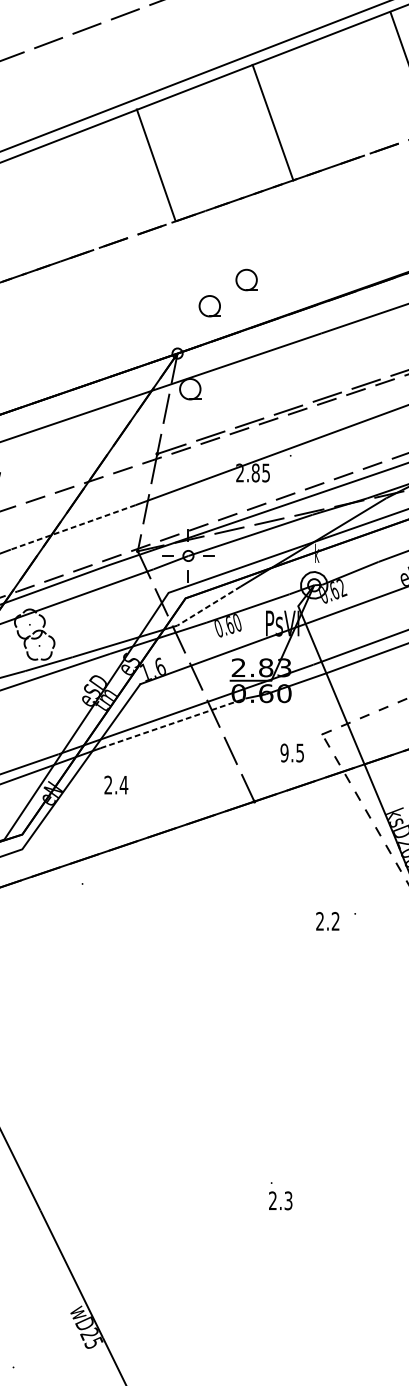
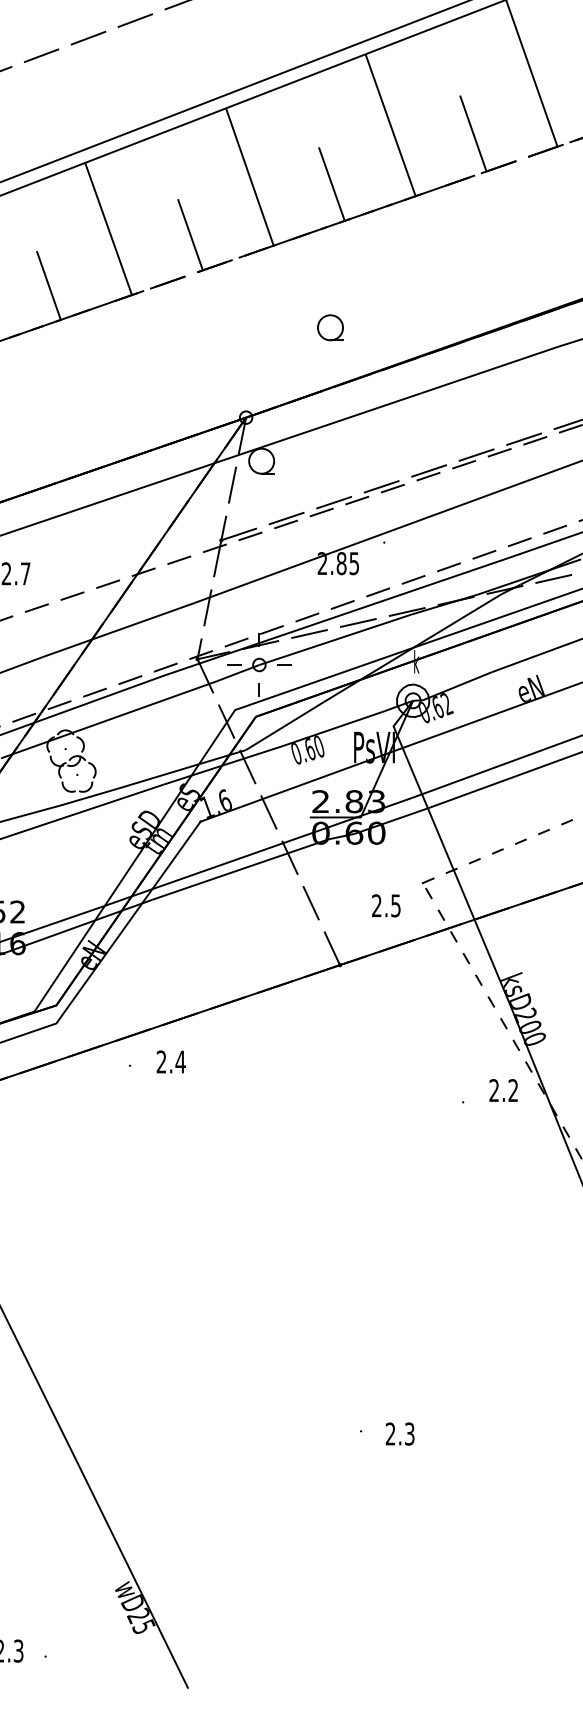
line: (363, 121) -> (473, 133), added
line: (272, 122) -> (390, 125), moved
line: (247, 162) -> (331, 184), added
line: (155, 165) -> (249, 177), moved
line: (64, 199) -> (108, 229), added
line: (132, 204) -> (190, 235), added
line: (15, 245) -> (48, 285), added
part: (209, 305) -> (285, 359), removed
line: (73, 527) -> (118, 630), dashed -> solid
line: (208, 606) -> (284, 726), dashed -> solid
line: (173, 723) -> (241, 869), dashed -> solid
text: (284, 752) -> (376, 905), 9.5 -> 2.5
text: (115, 784) -> (170, 1061), moved
text: (327, 921) -> (503, 1090), moved
text: (280, 1200) -> (399, 1433), moved

